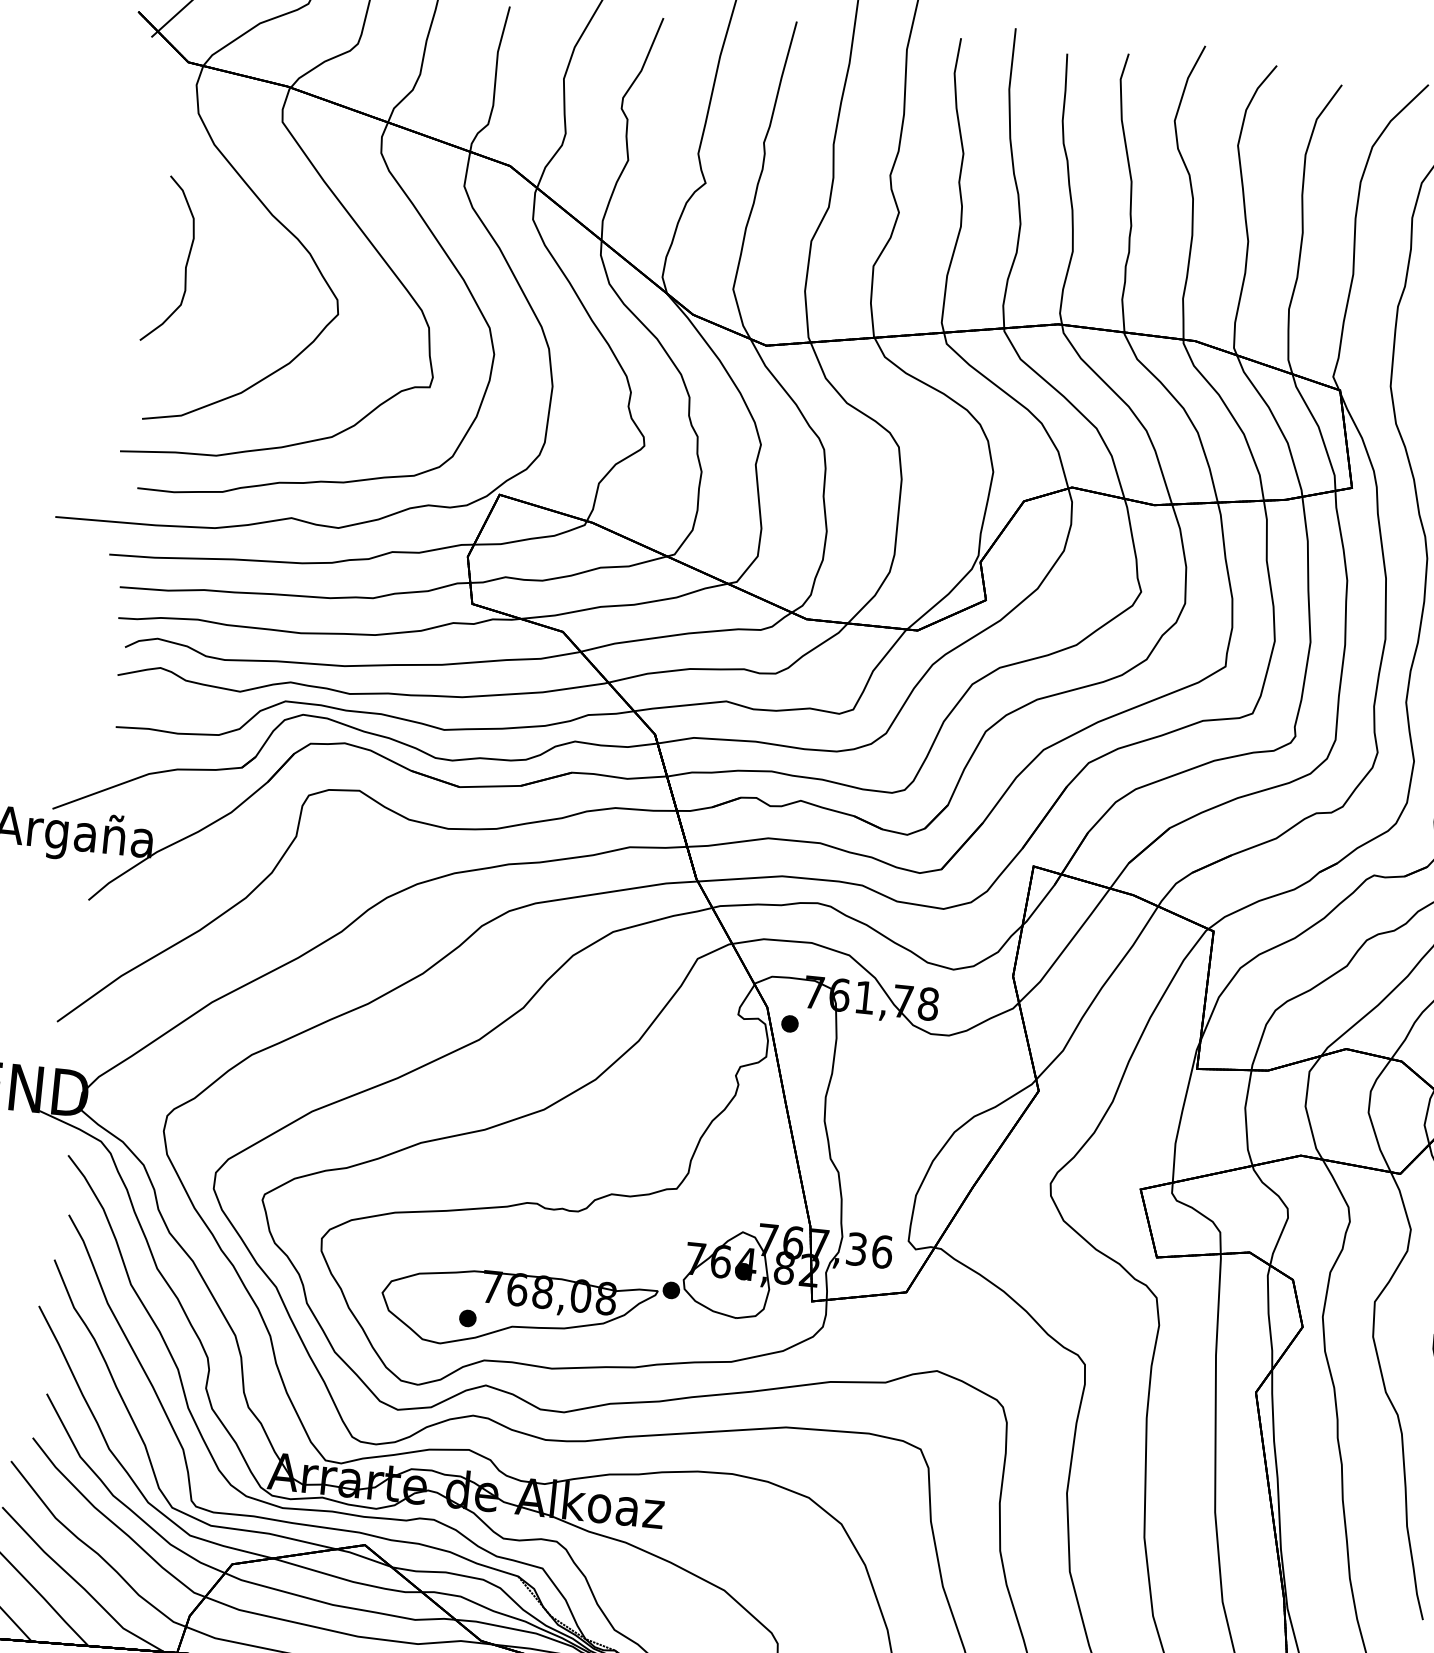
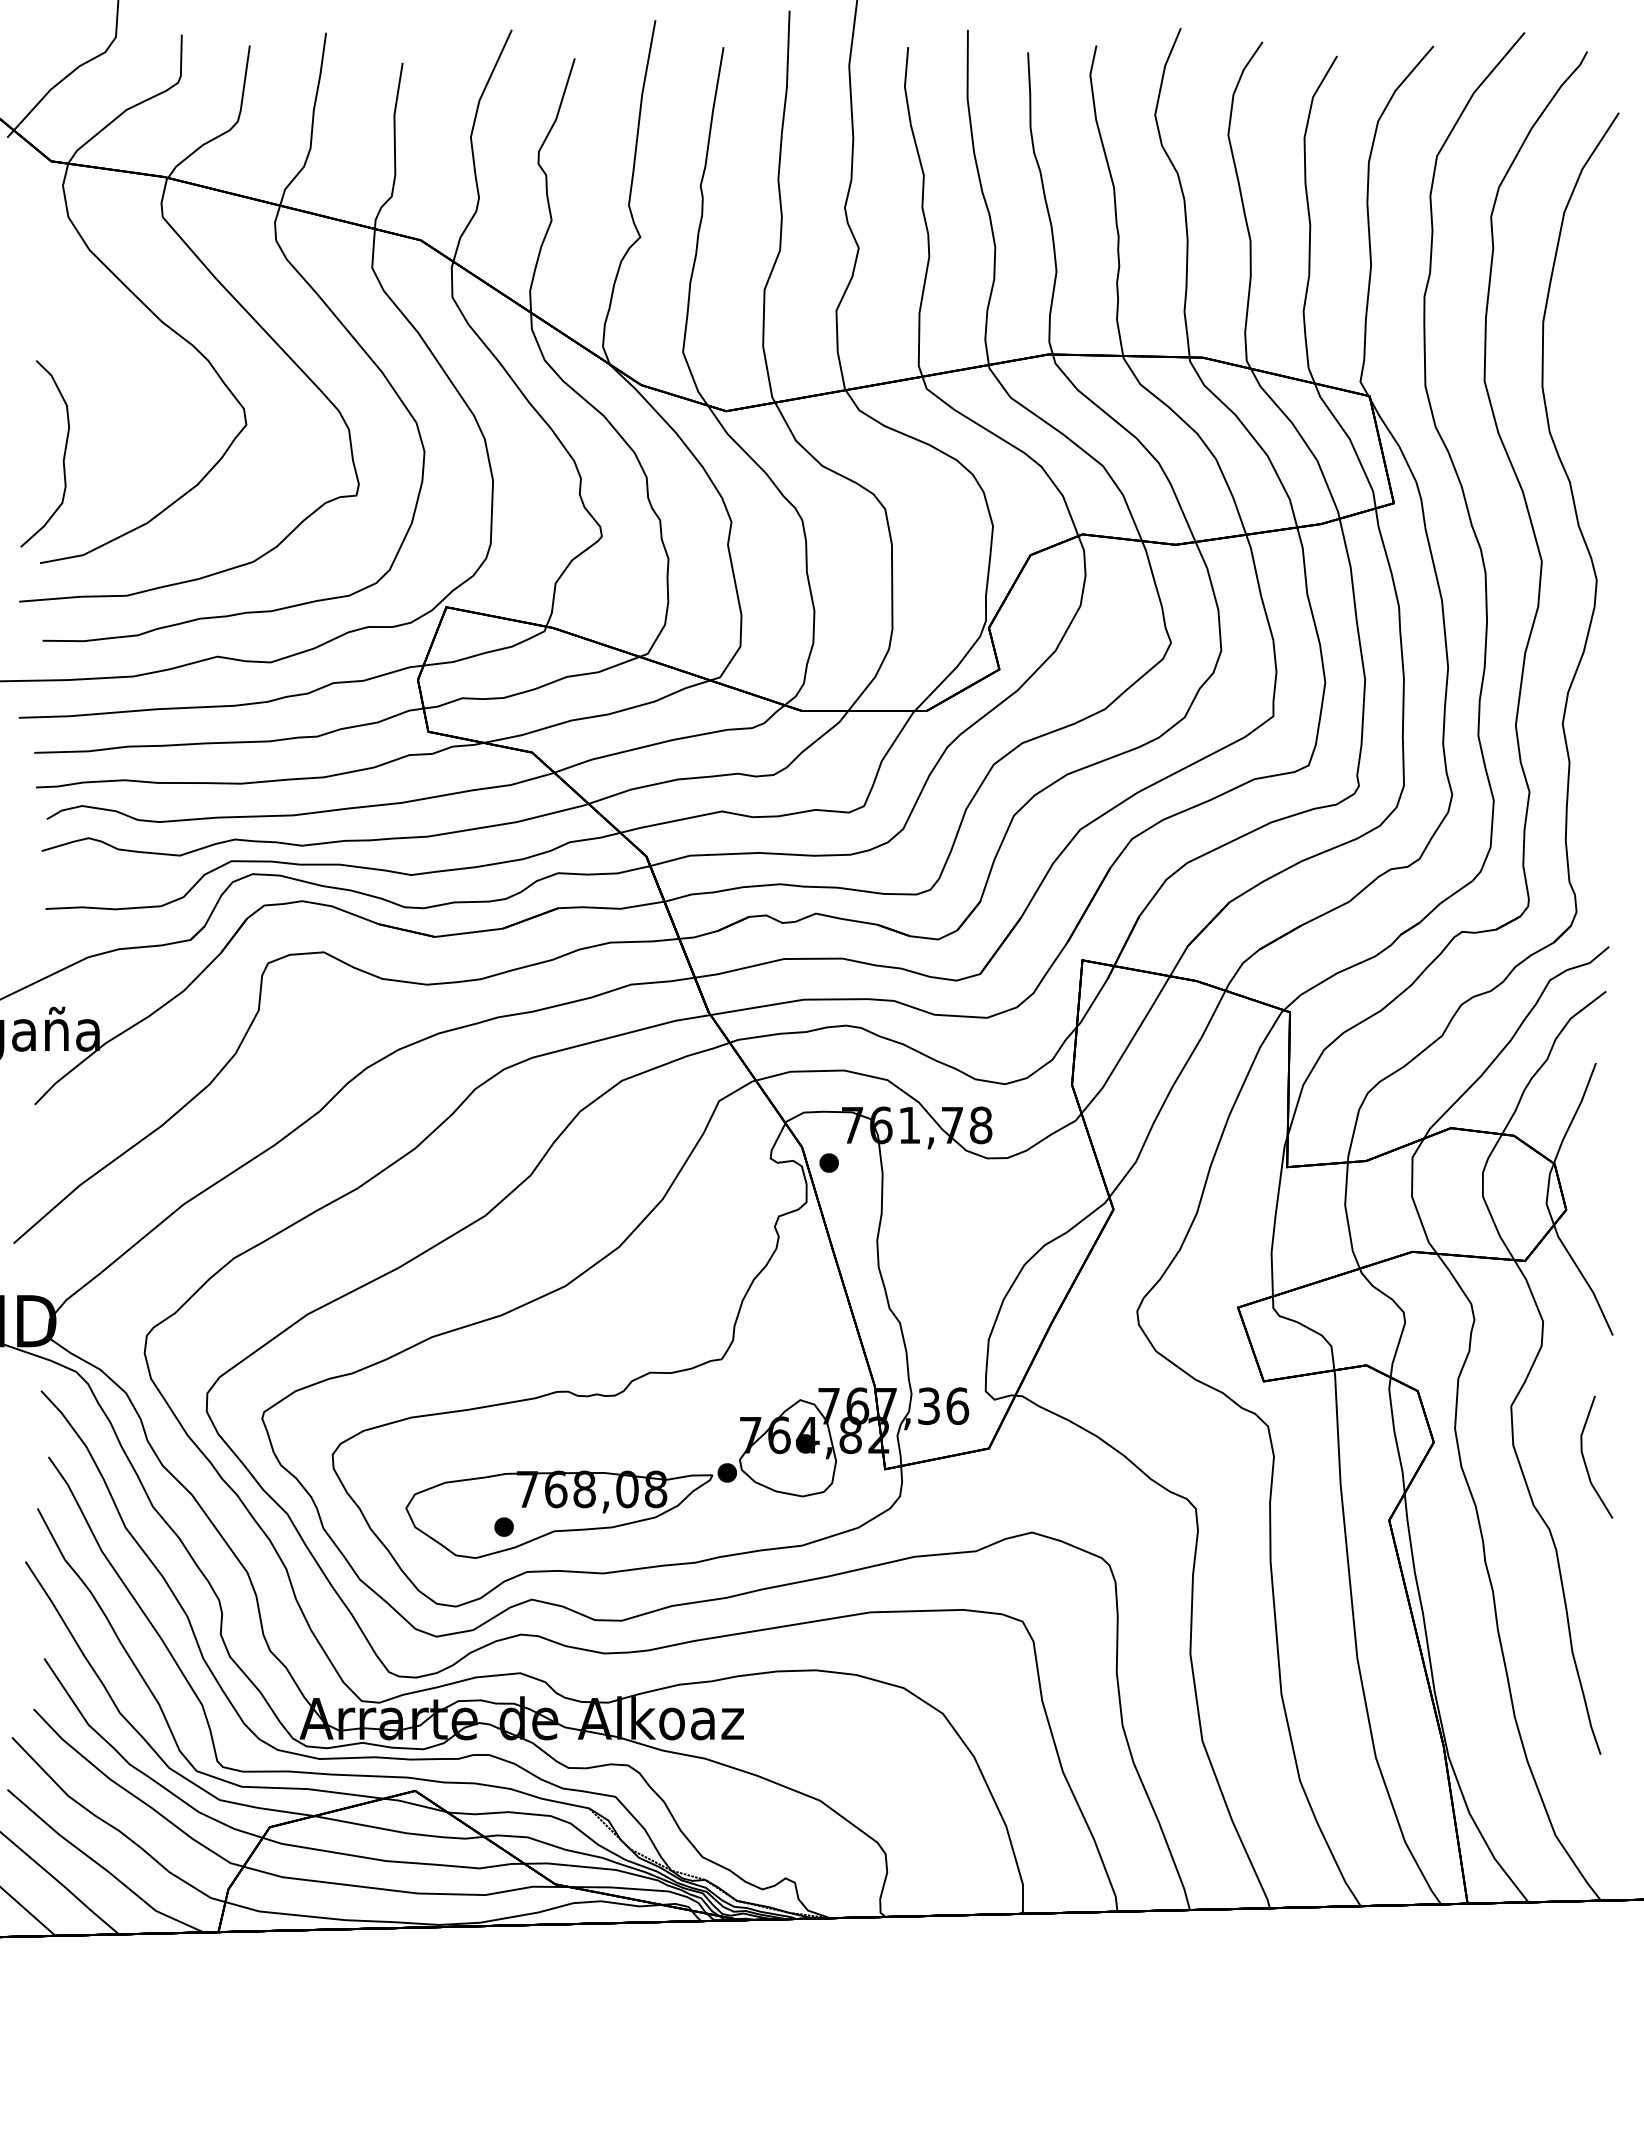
curve: (186, 261) -> (63, 454), moved

